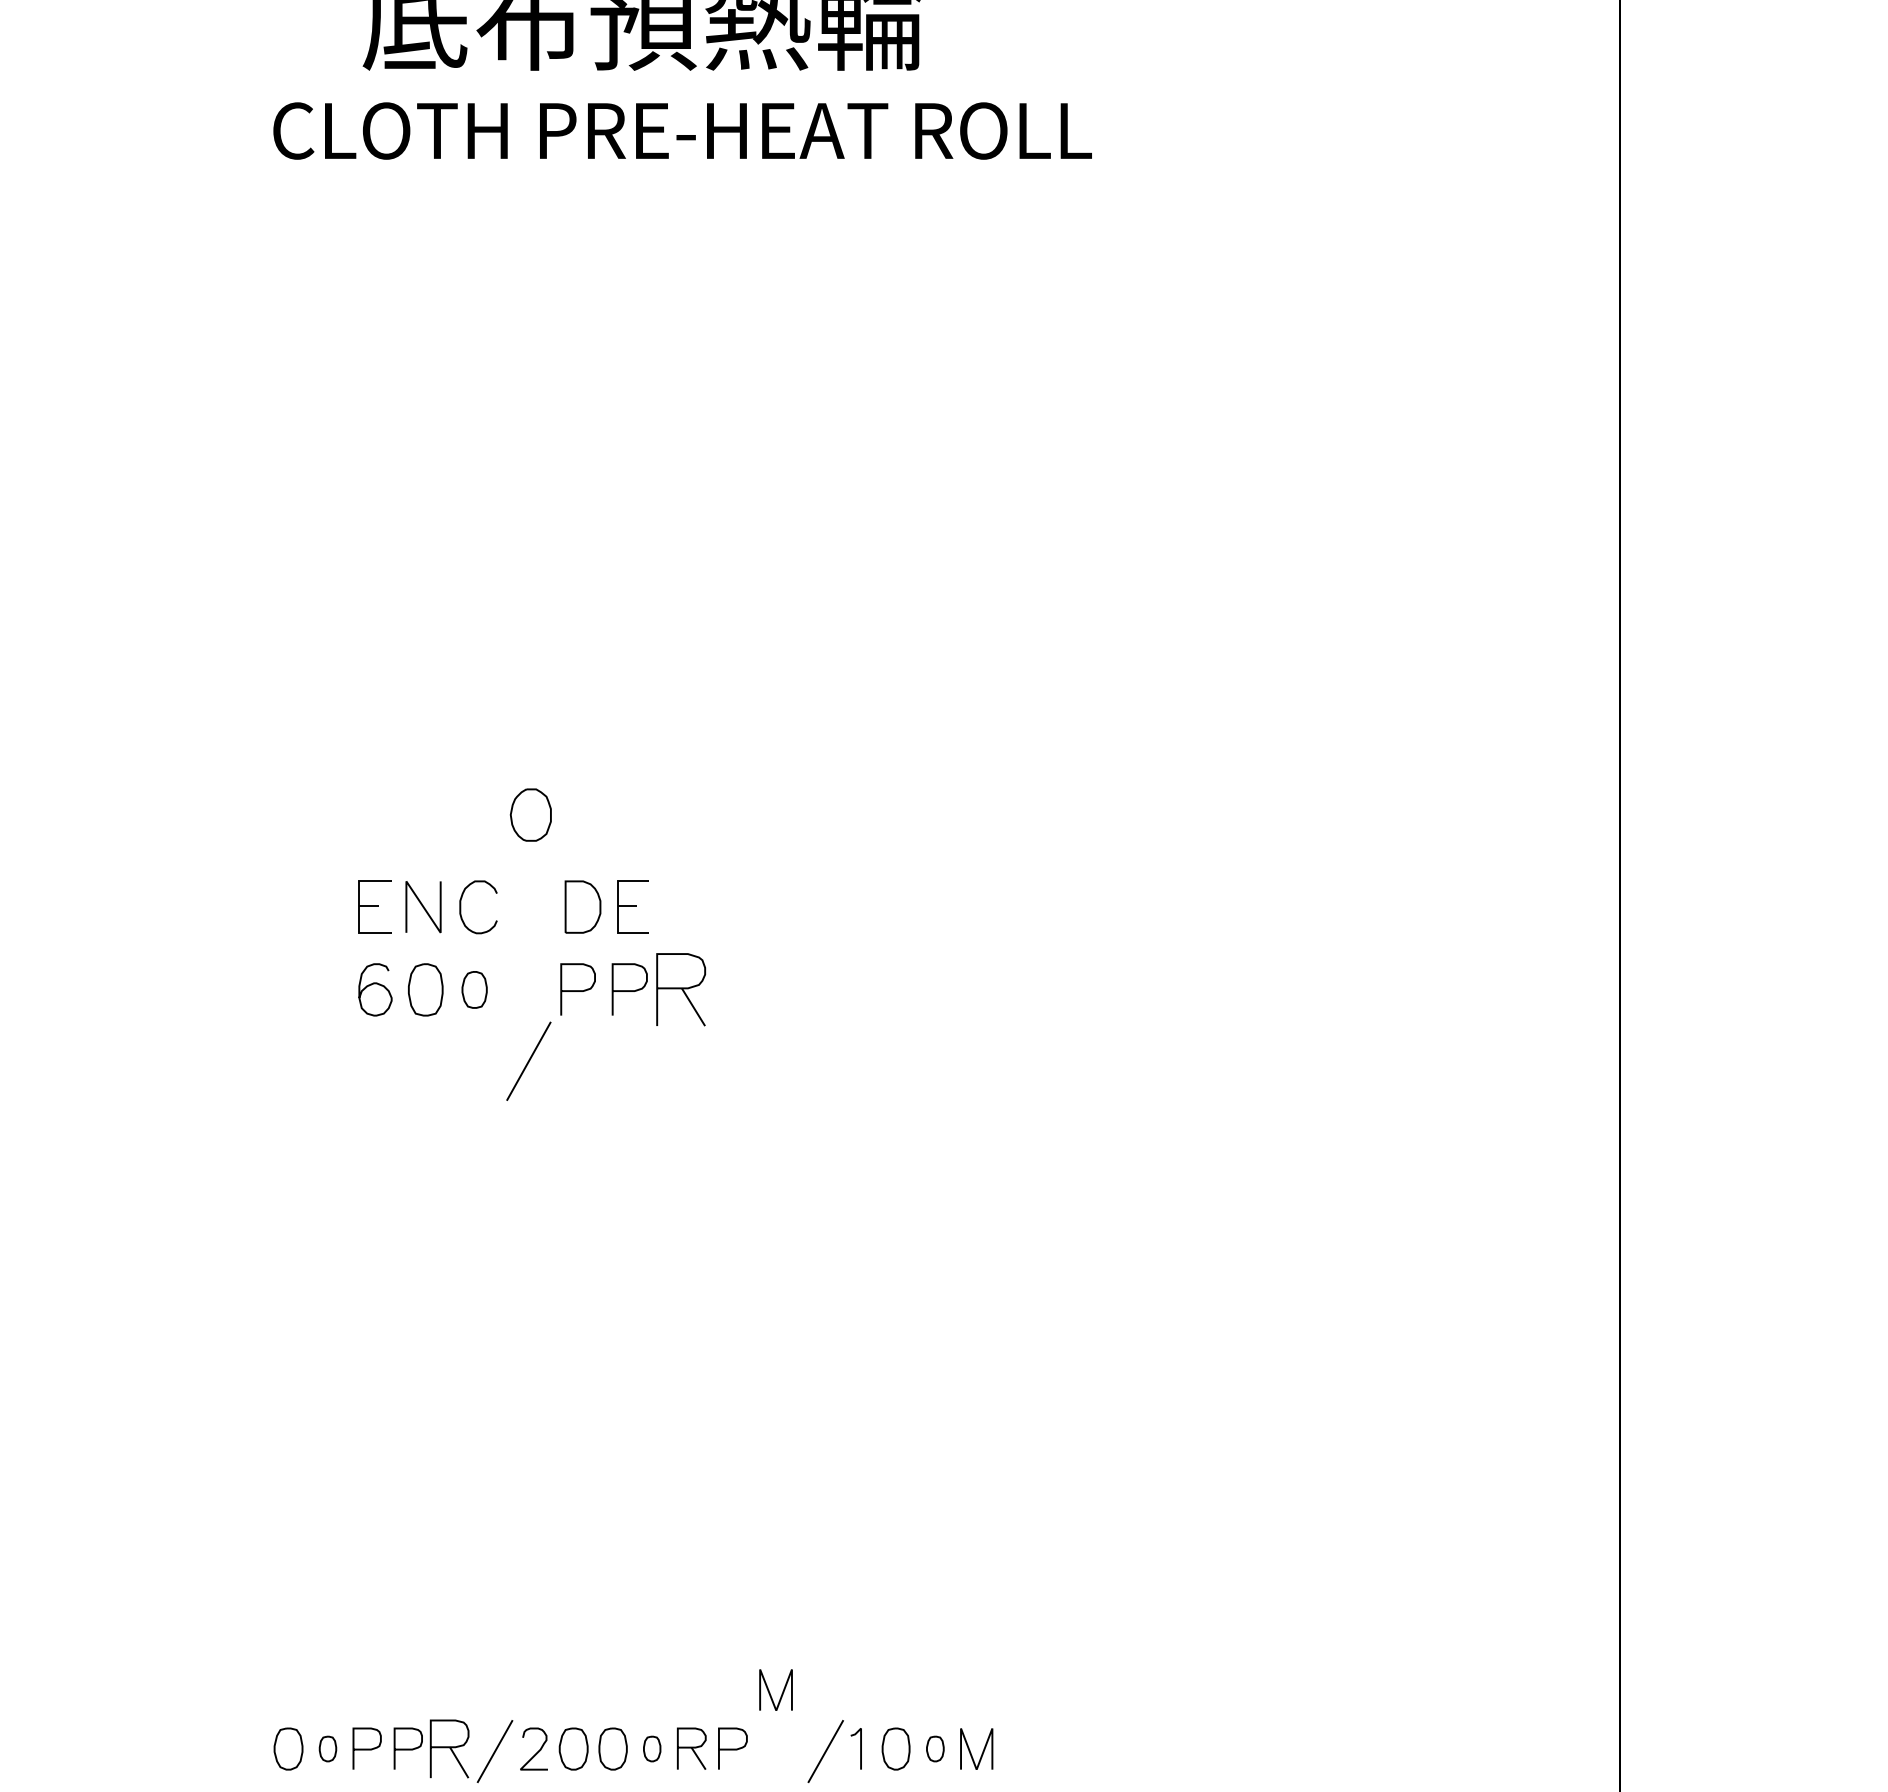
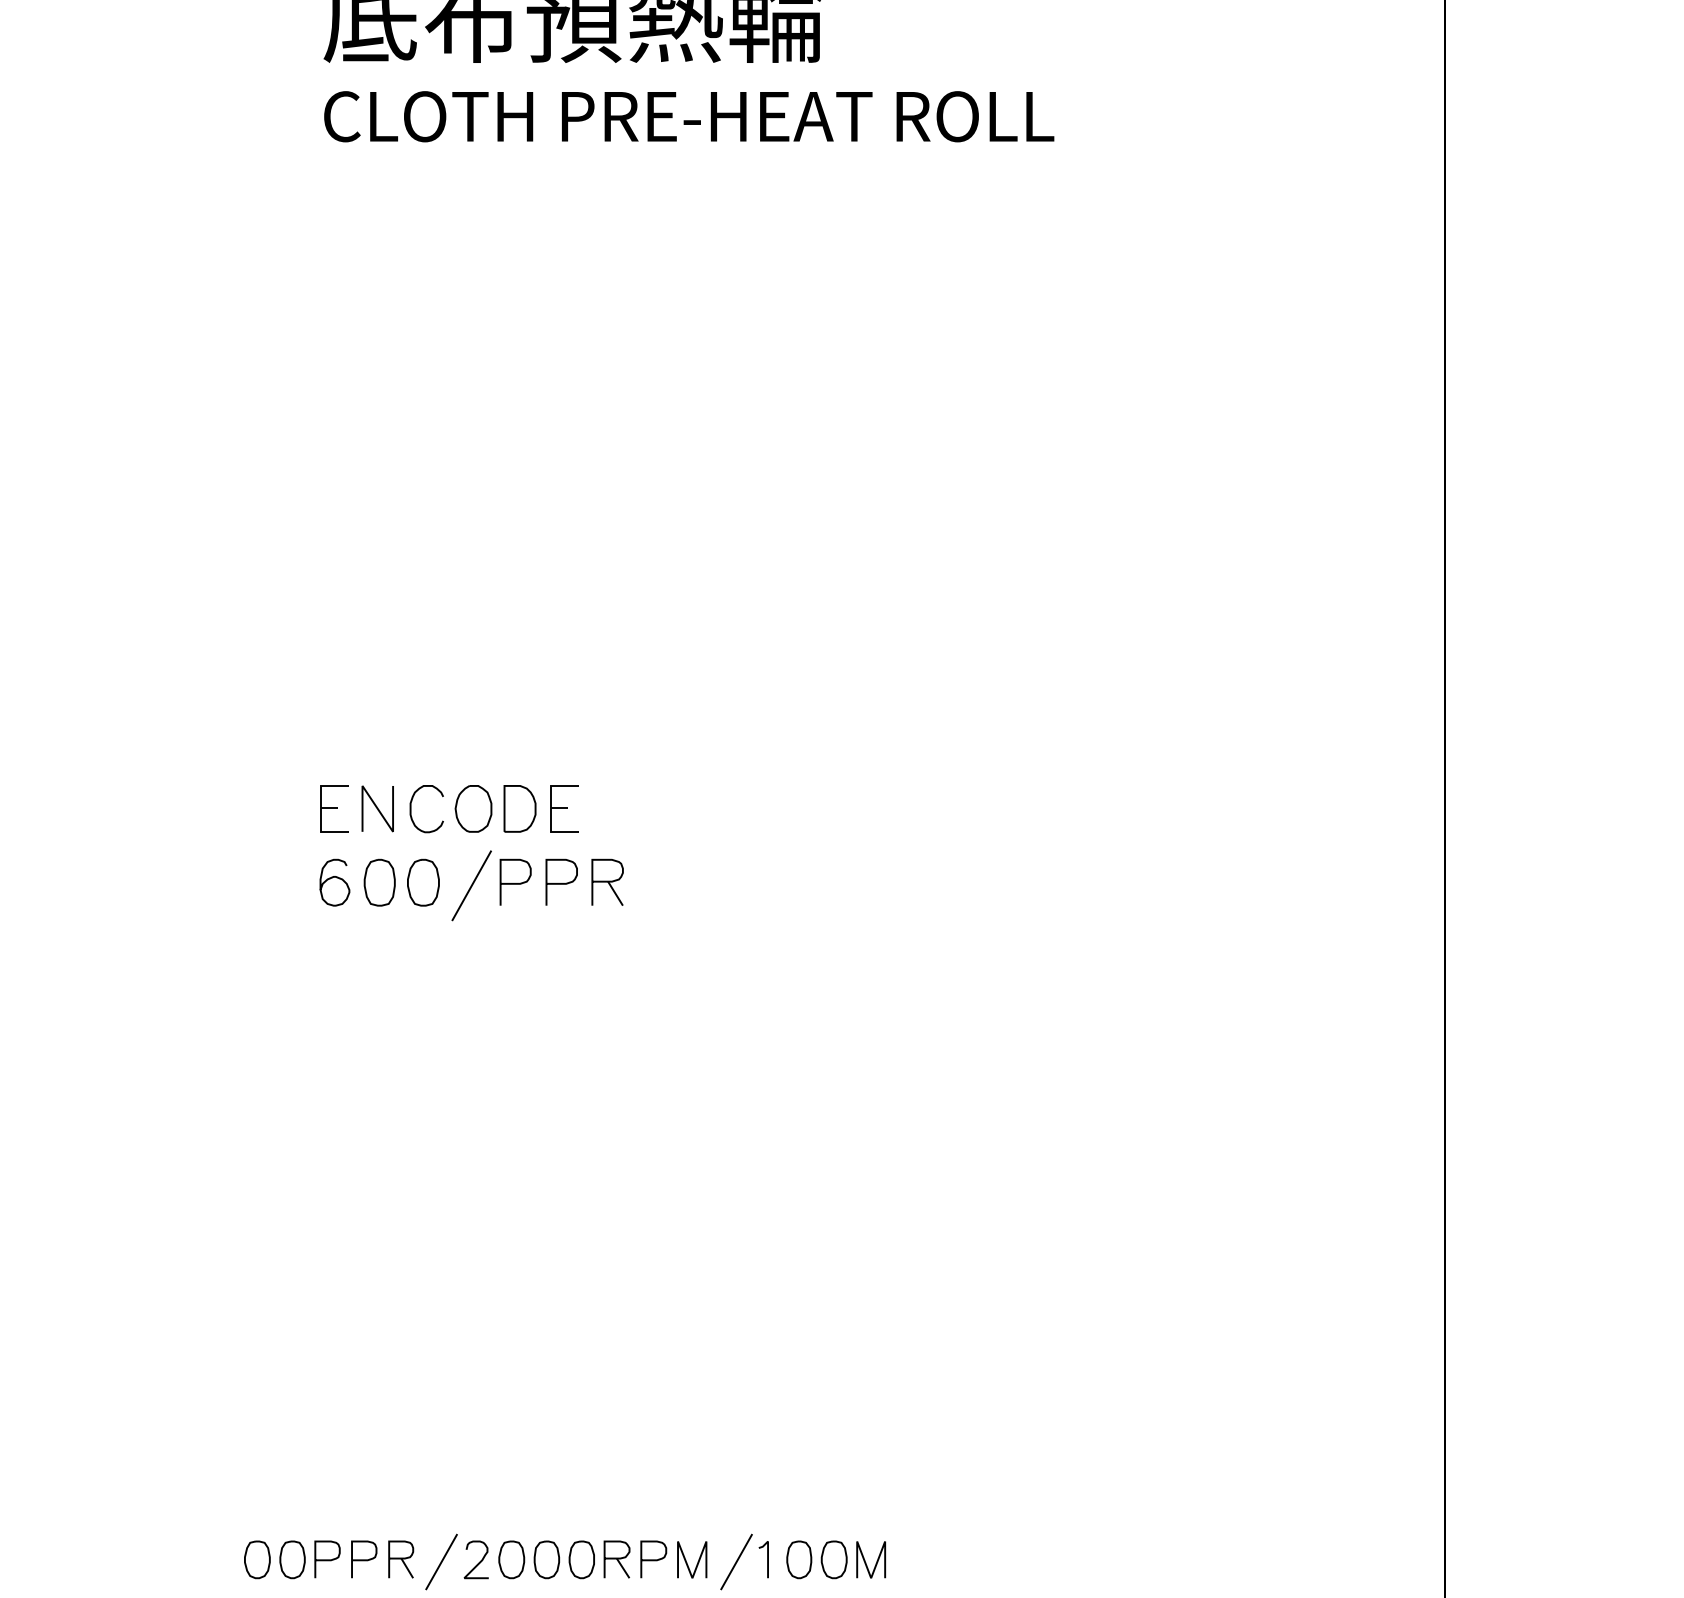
text: (682, 130) -> (689, 116), moved
part: (530, 814) -> (473, 808), moved
part: (474, 989) -> (423, 882), size x1.43
part: (681, 989) -> (607, 882), size x0.71
line: (528, 1060) -> (471, 885), moved
line: (770, 1692) -> (687, 1562), moved
part: (327, 1748) -> (292, 1559), size x1.67
part: (449, 1748) -> (400, 1559), size x0.71
part: (651, 1748) -> (581, 1559), size x1.67
part: (935, 1748) -> (834, 1559), size x1.67

